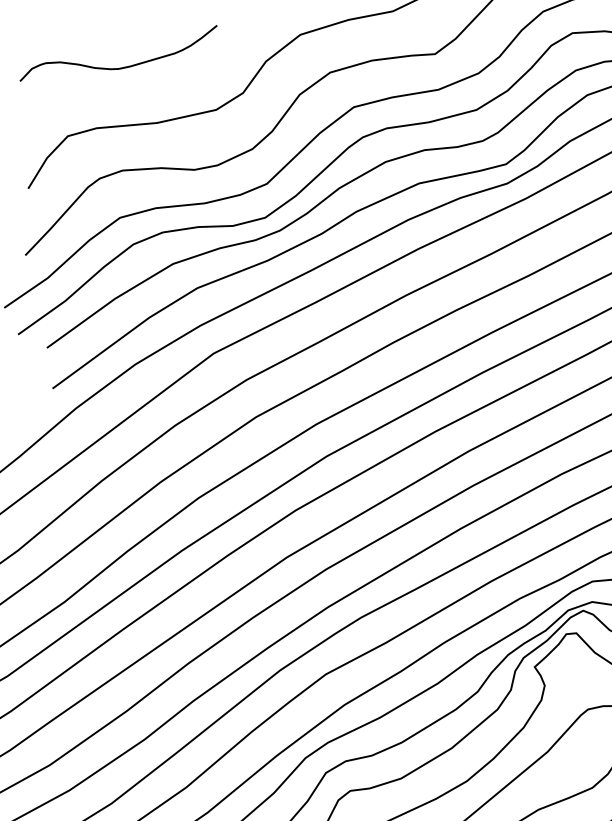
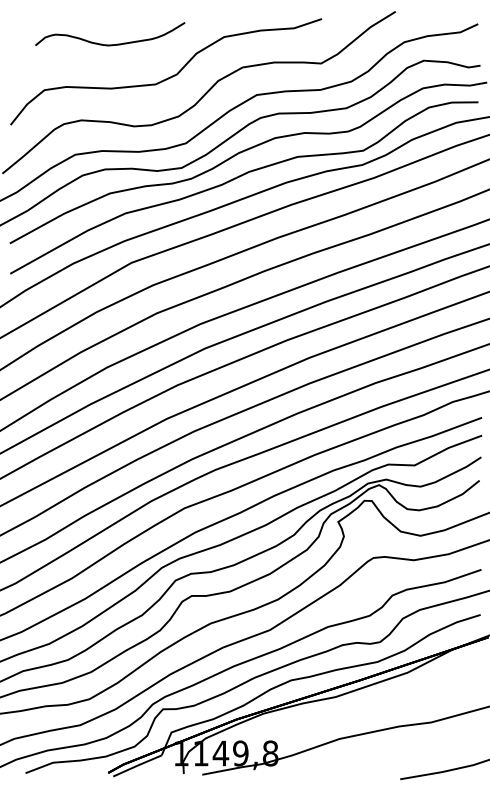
curve: (120, 67) -> (110, 44), moved

